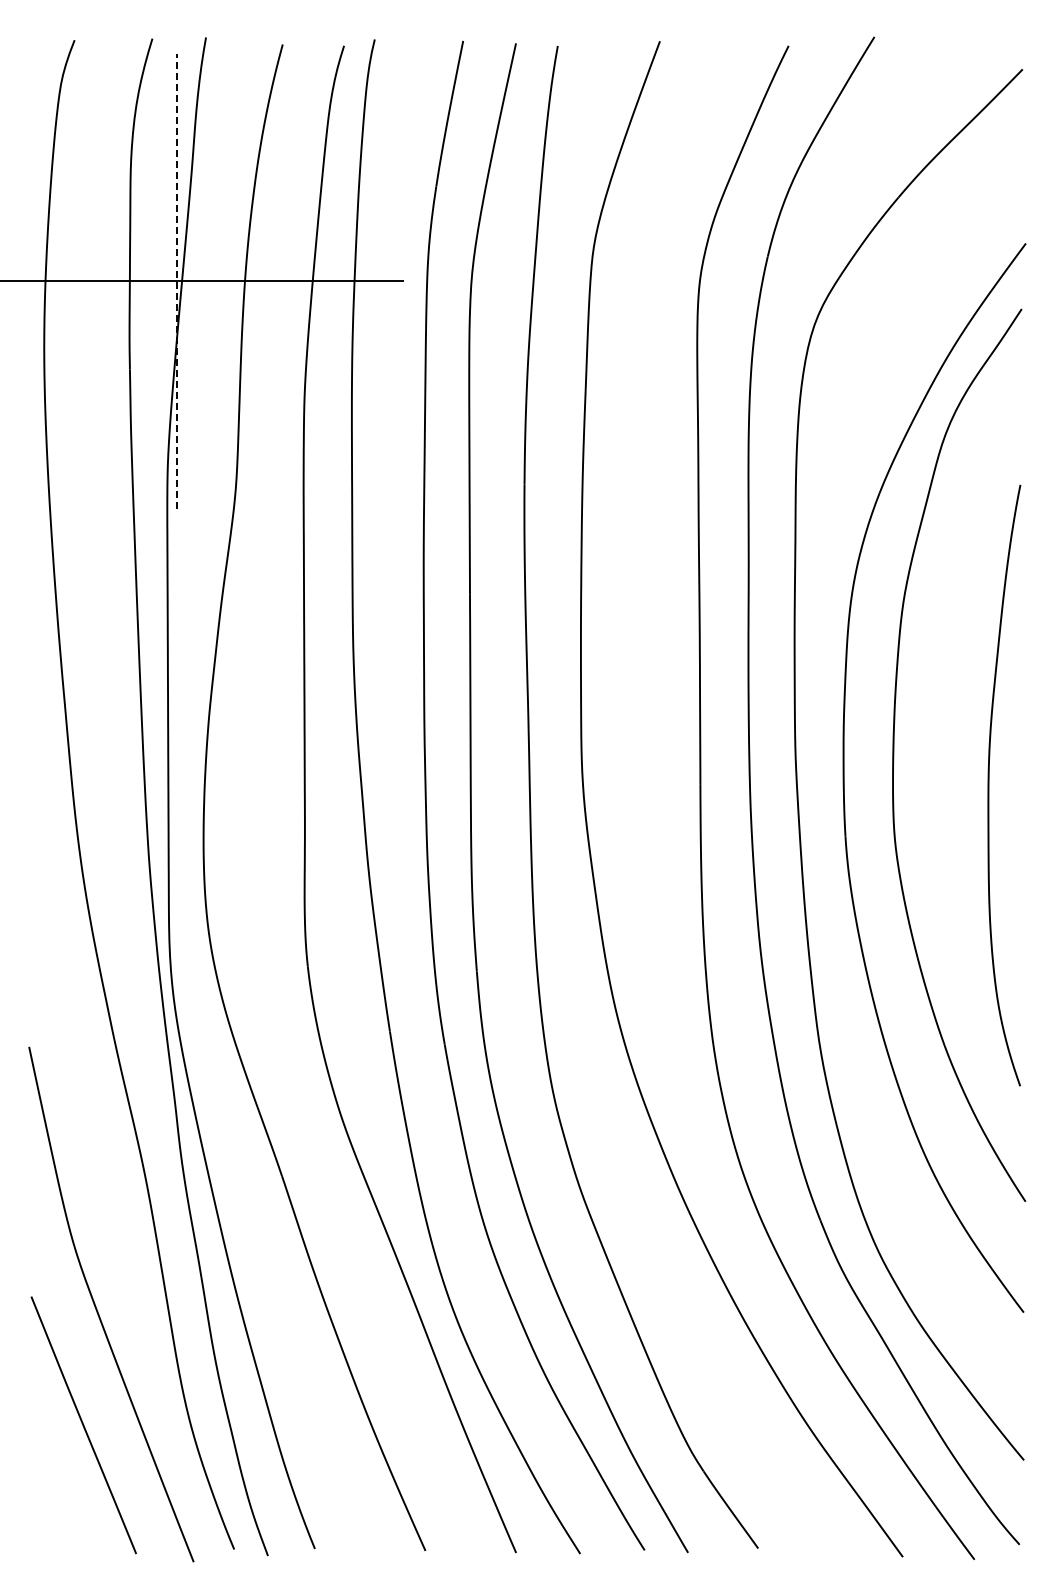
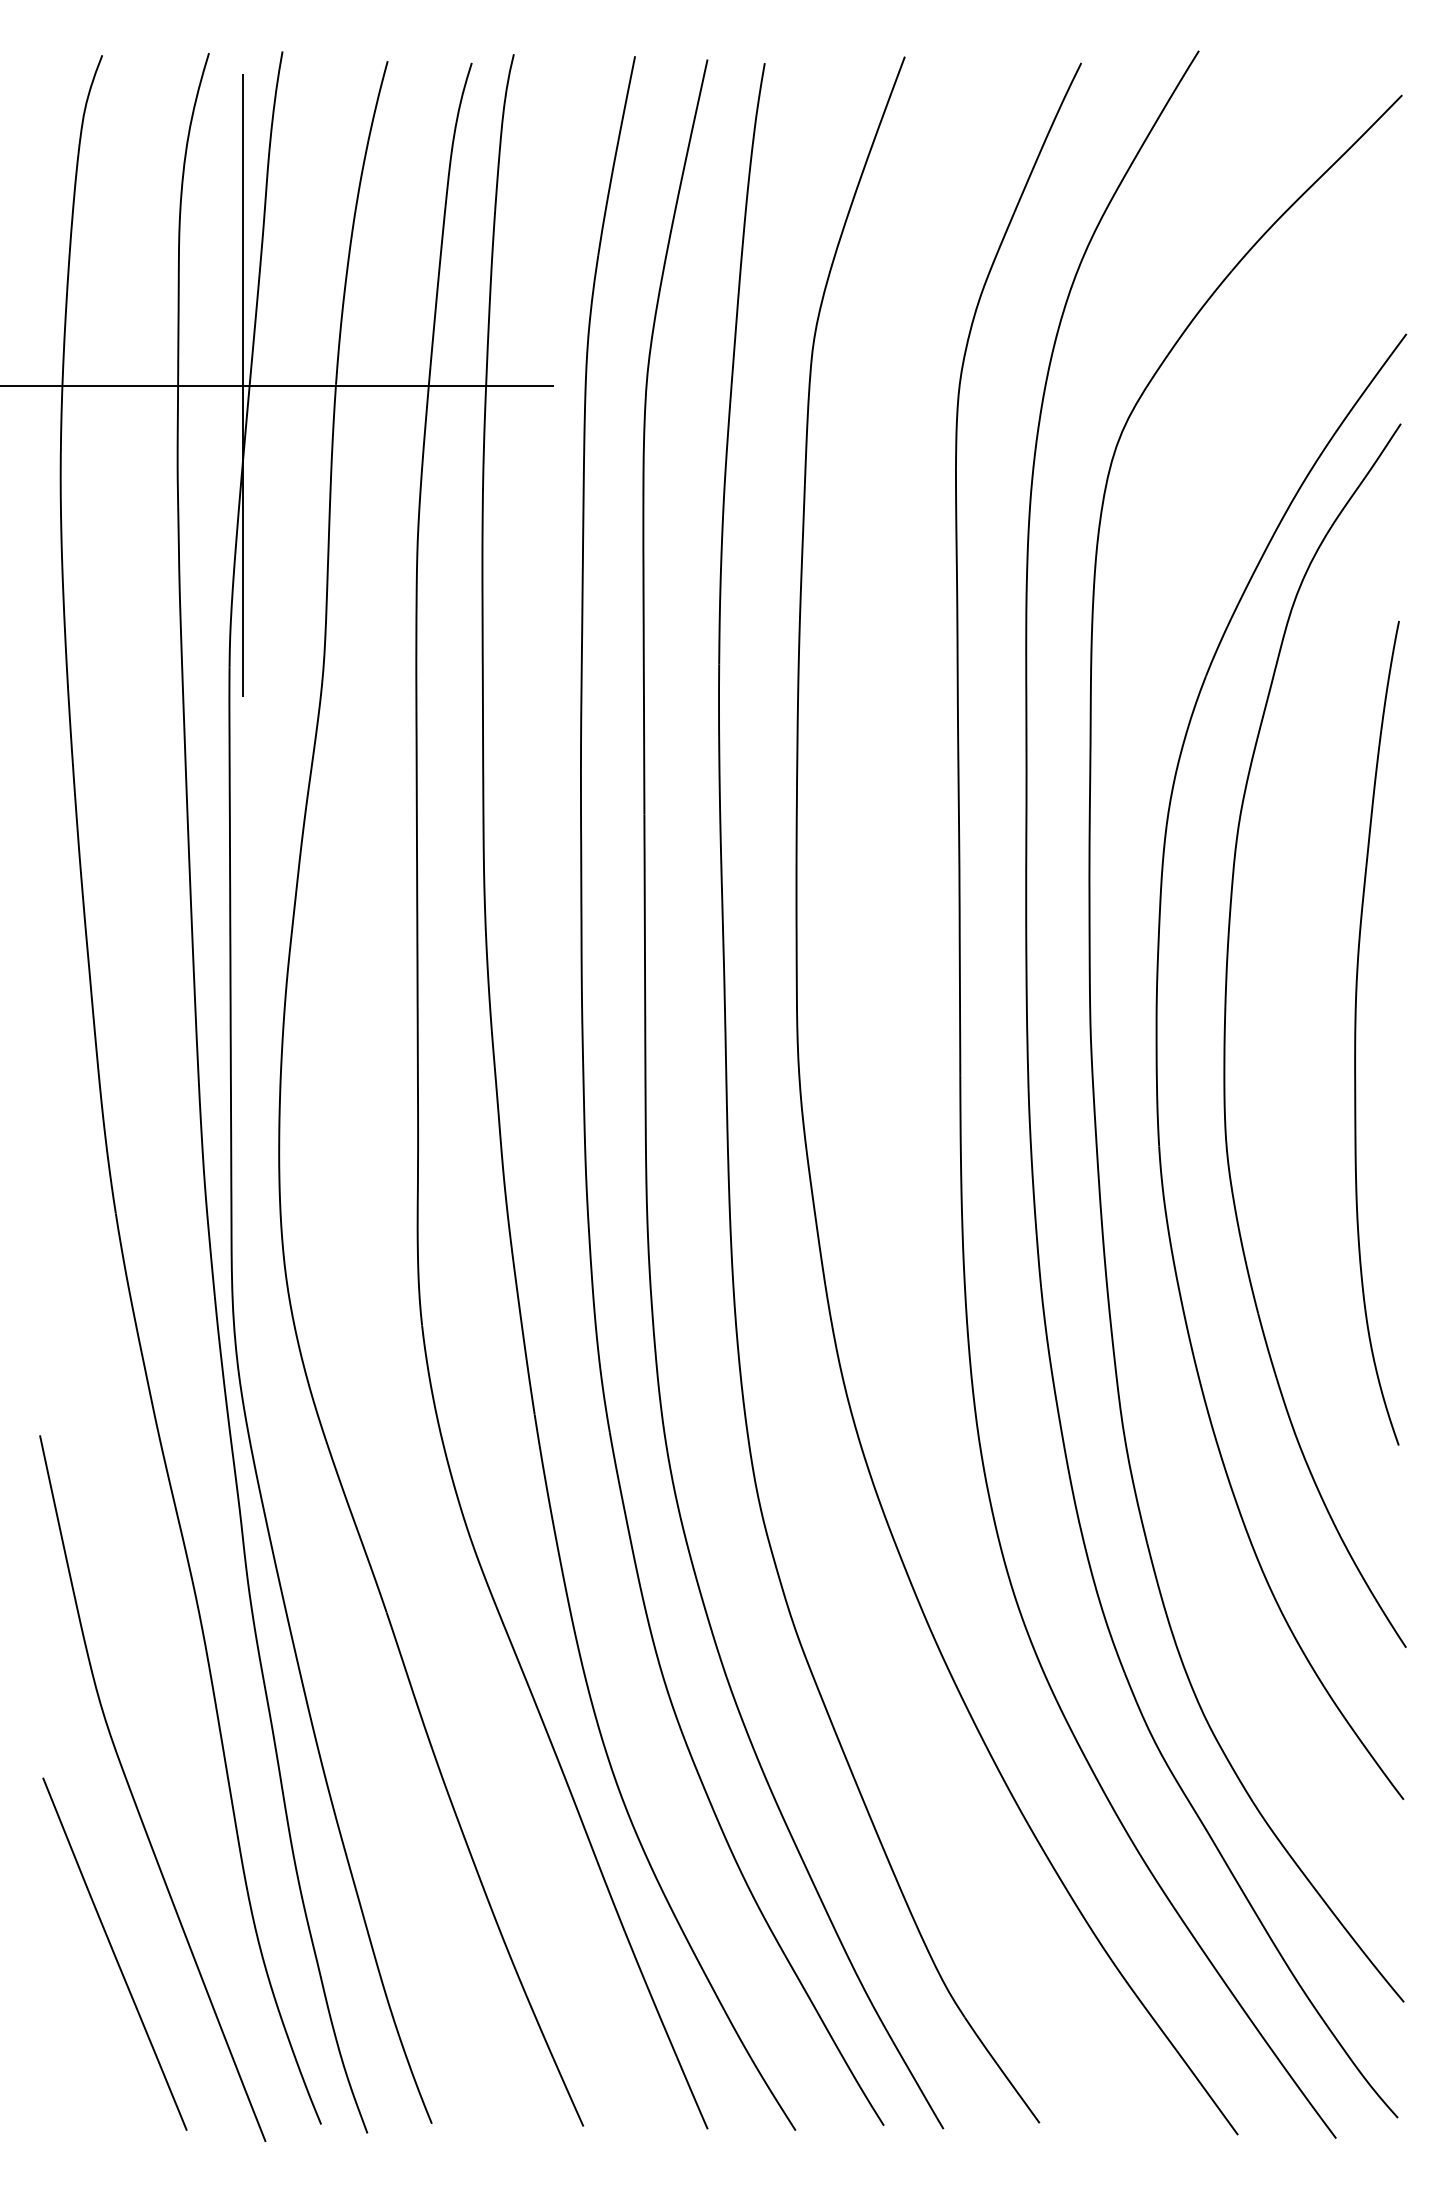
line: (177, 281) -> (243, 386), dashed -> solid
curve: (989, 785) -> (1356, 1033), moved

